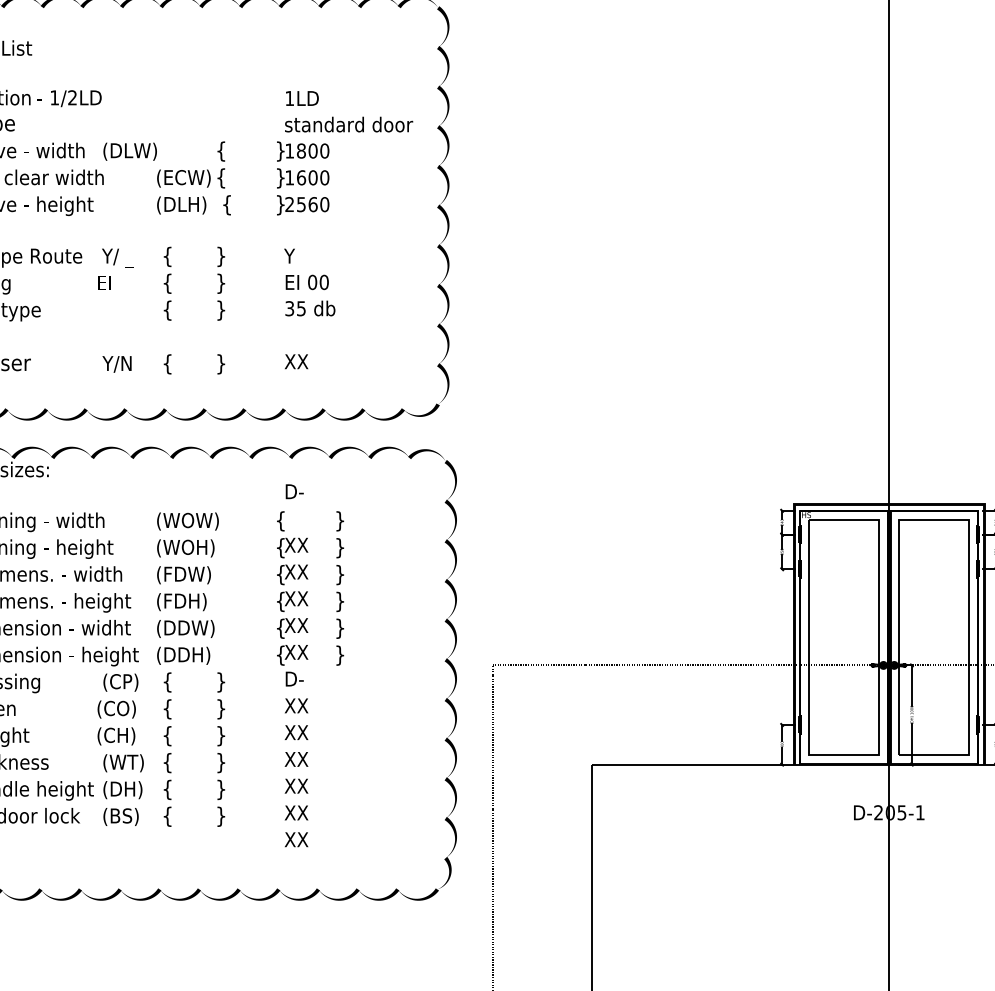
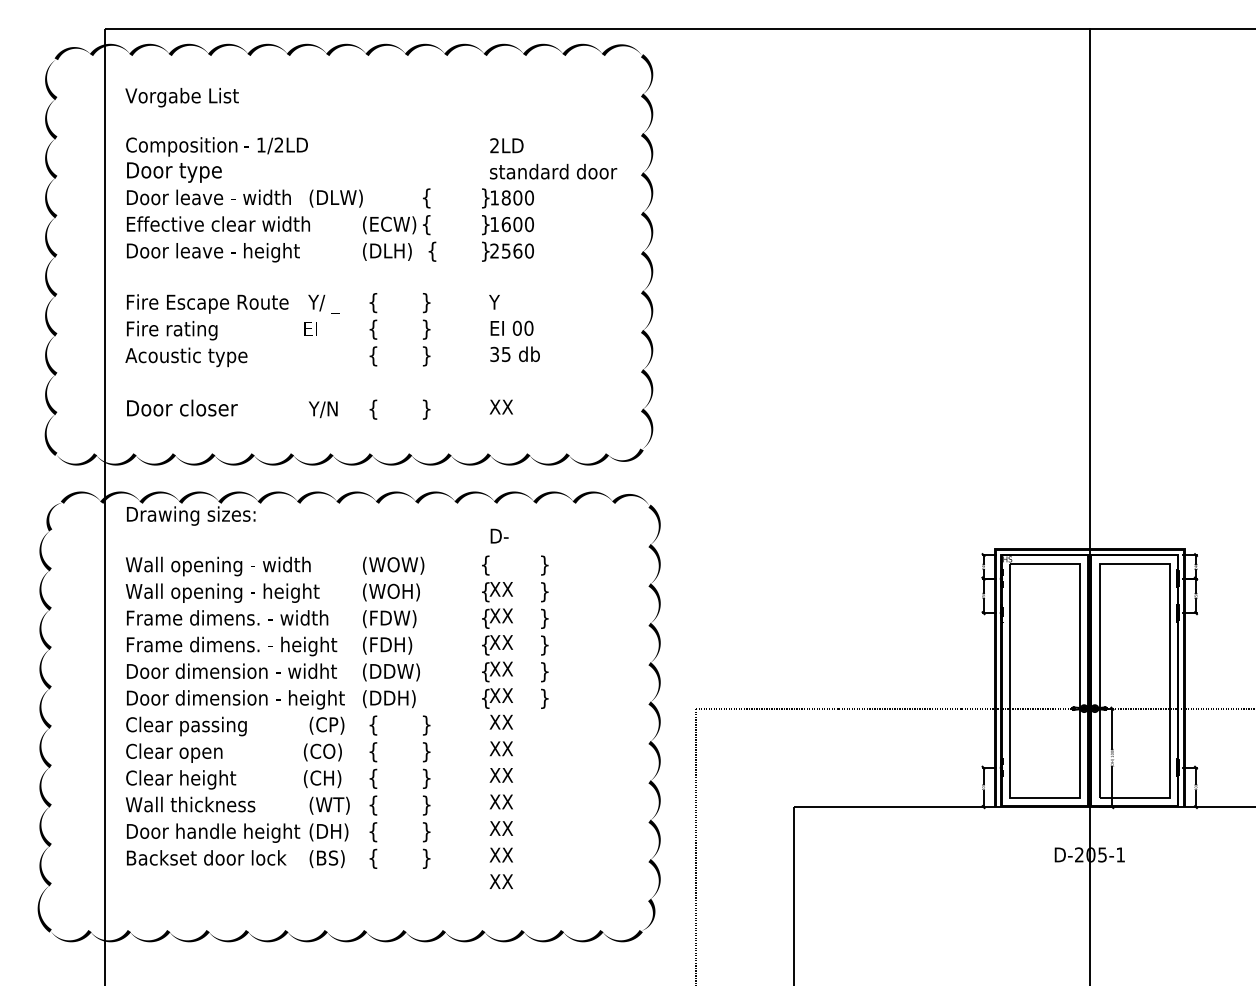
text: (289, 98) -> (494, 145), 1LD -> 2LD
text: (295, 678) -> (500, 721), D- -> XX

